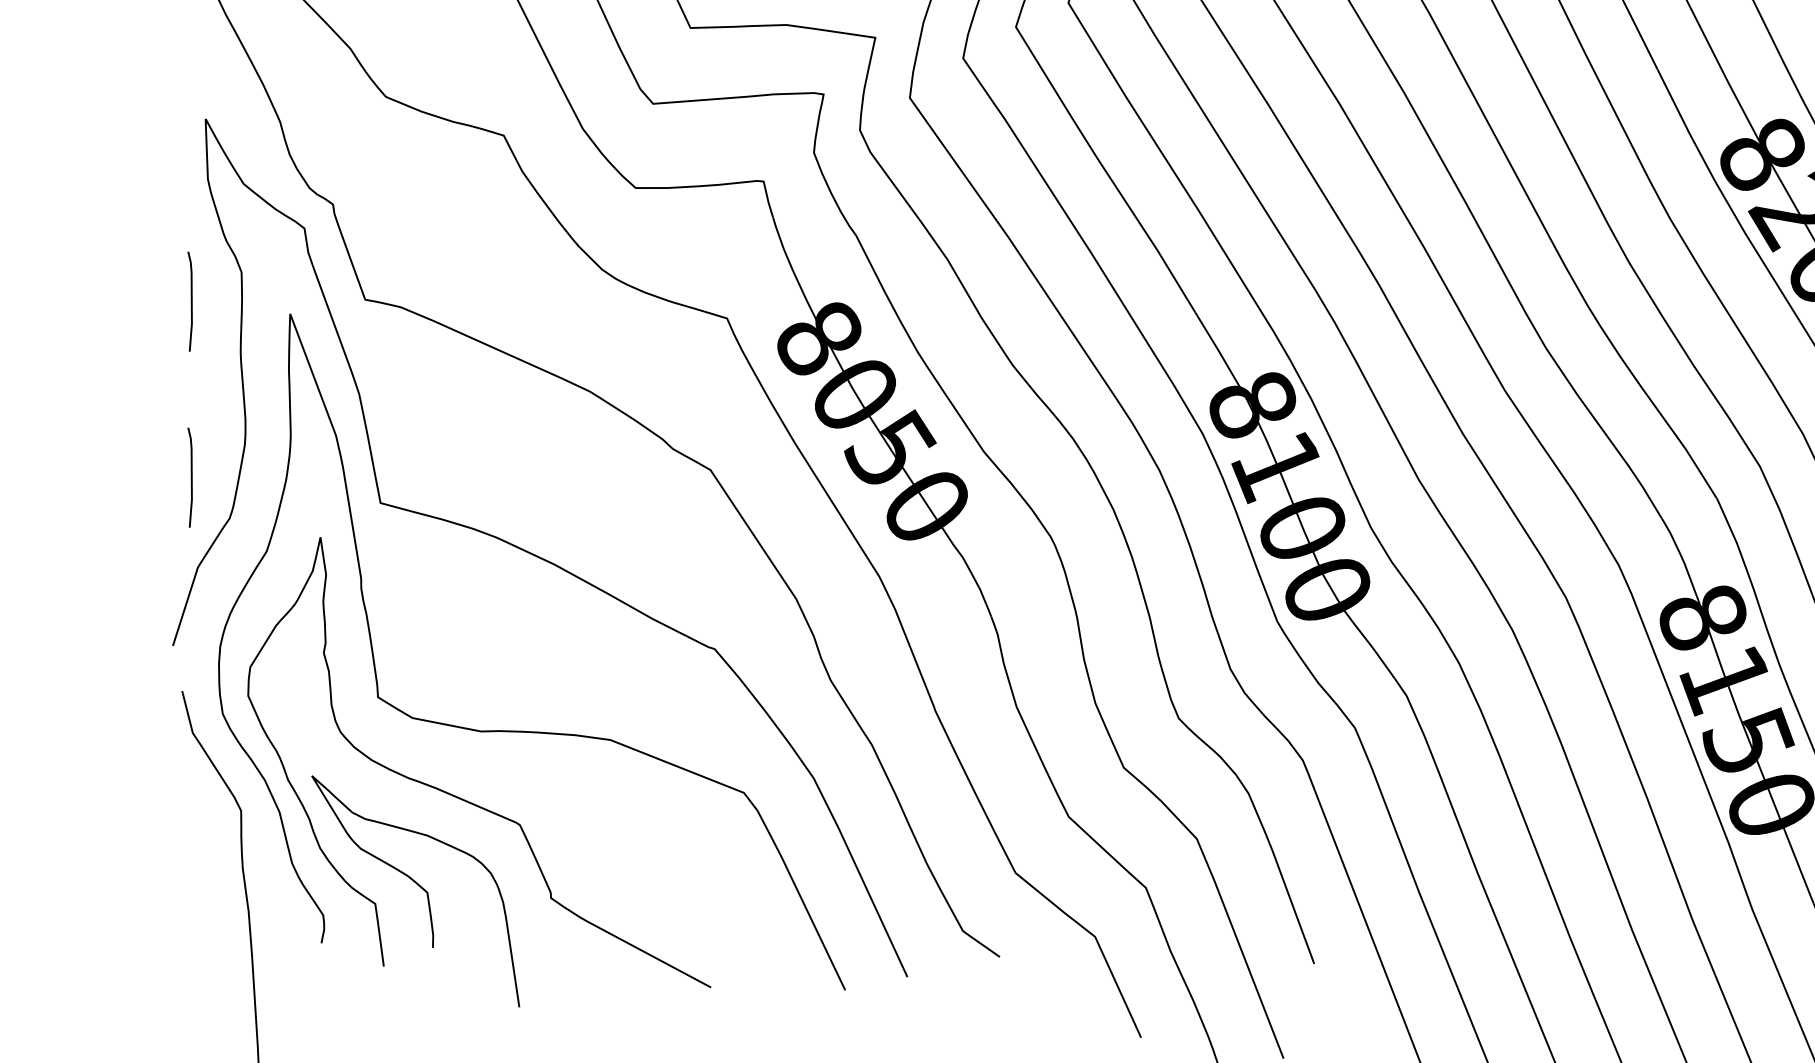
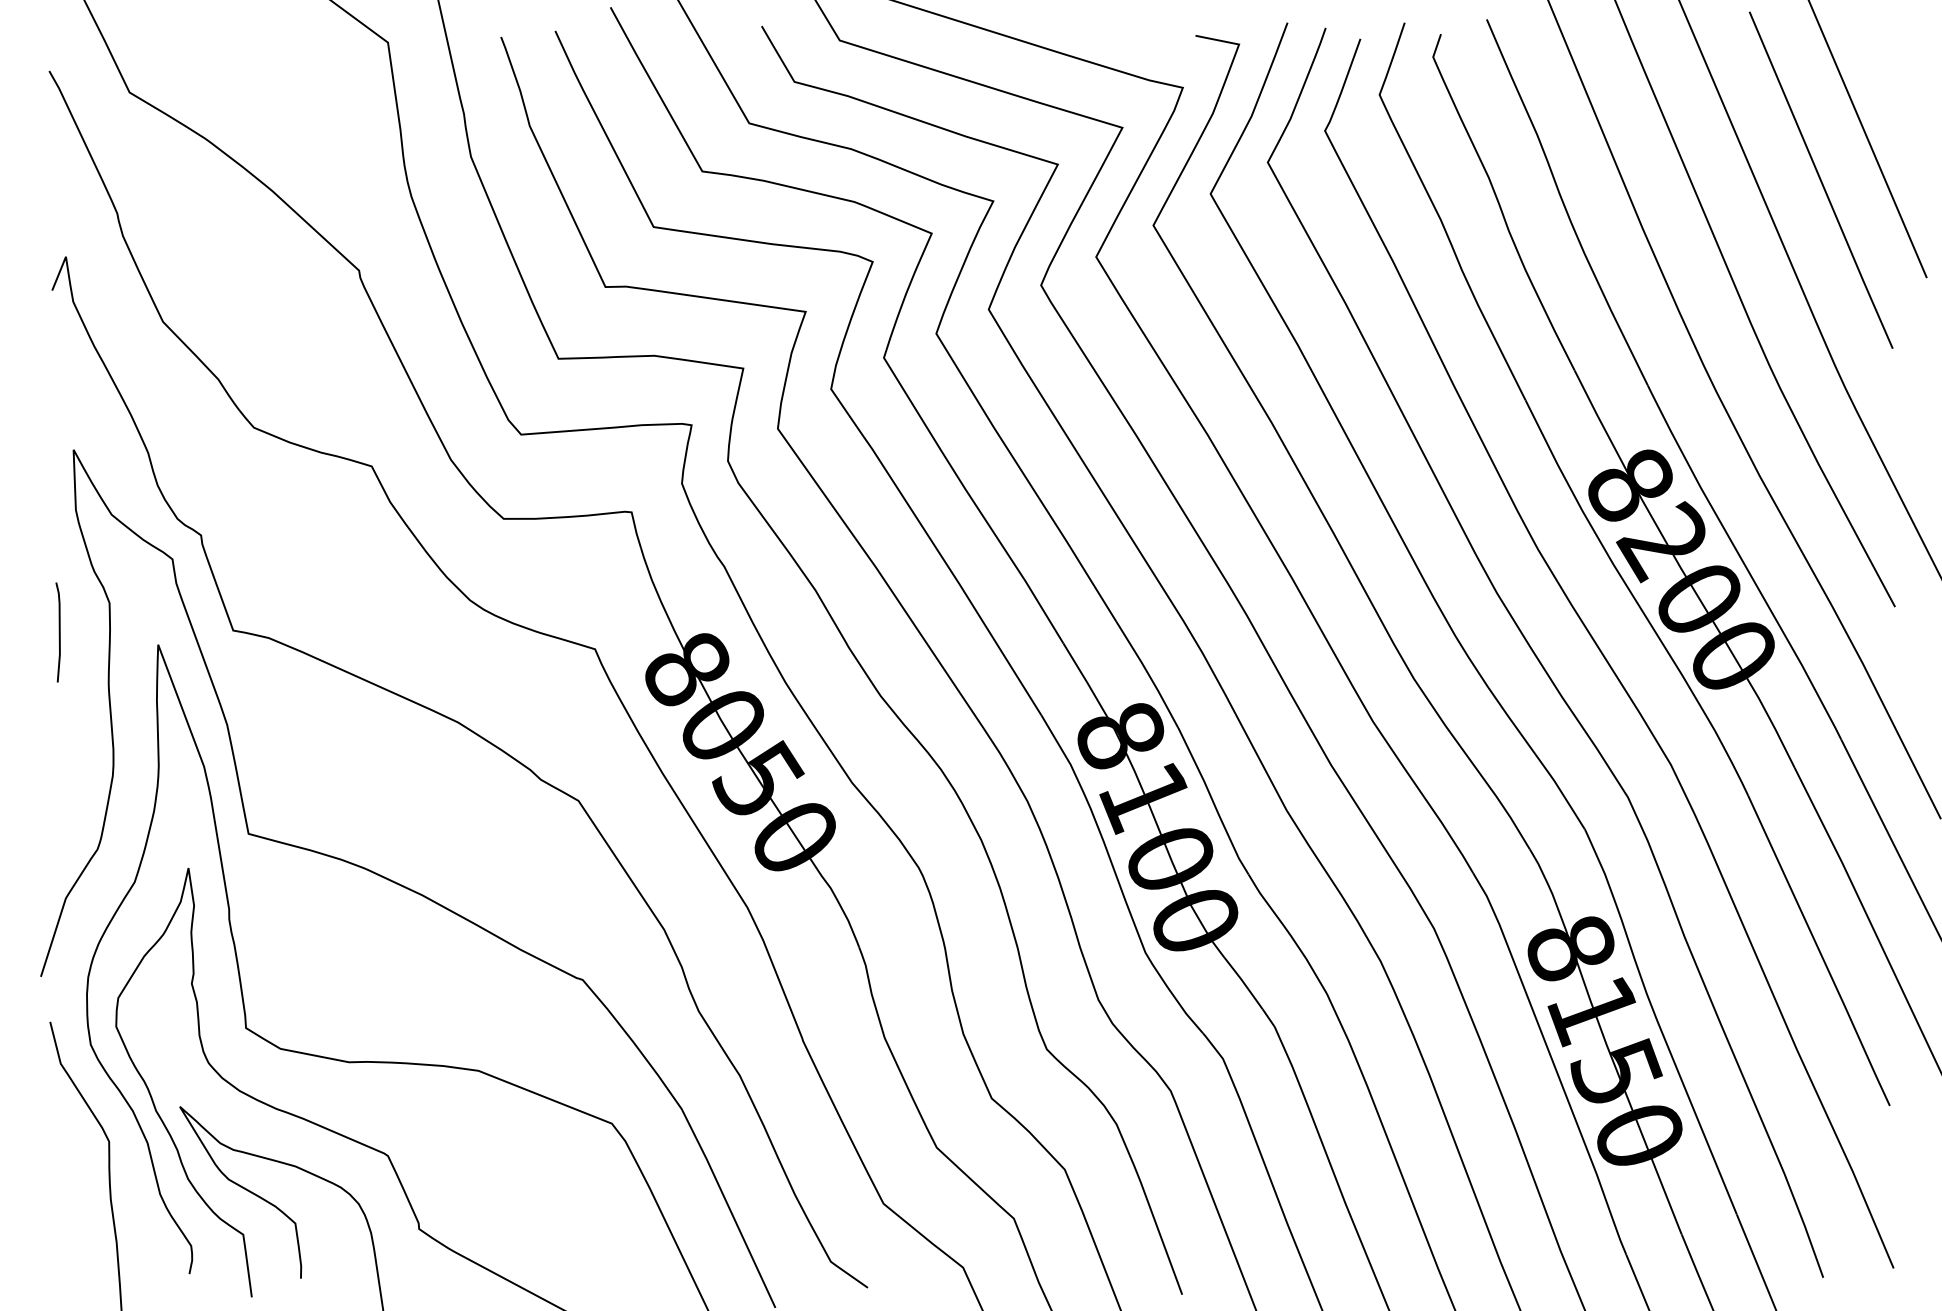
line: (190, 477) -> (58, 808), removed

